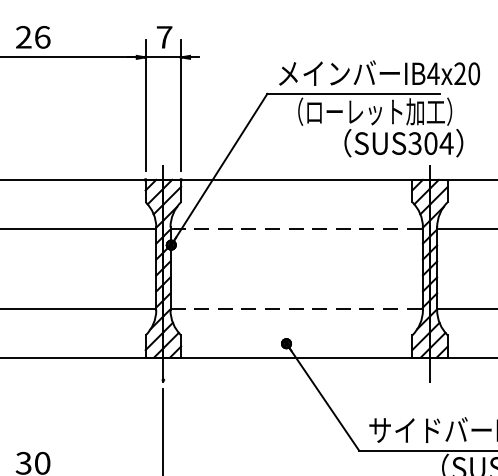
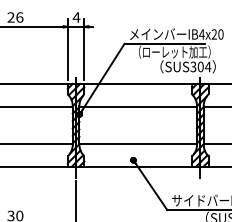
text: (164, 37) -> (76, 17), 7 -> 4
line: (297, 228) -> (138, 106), dashed -> solid
line: (297, 307) -> (138, 143), dashed -> solid

